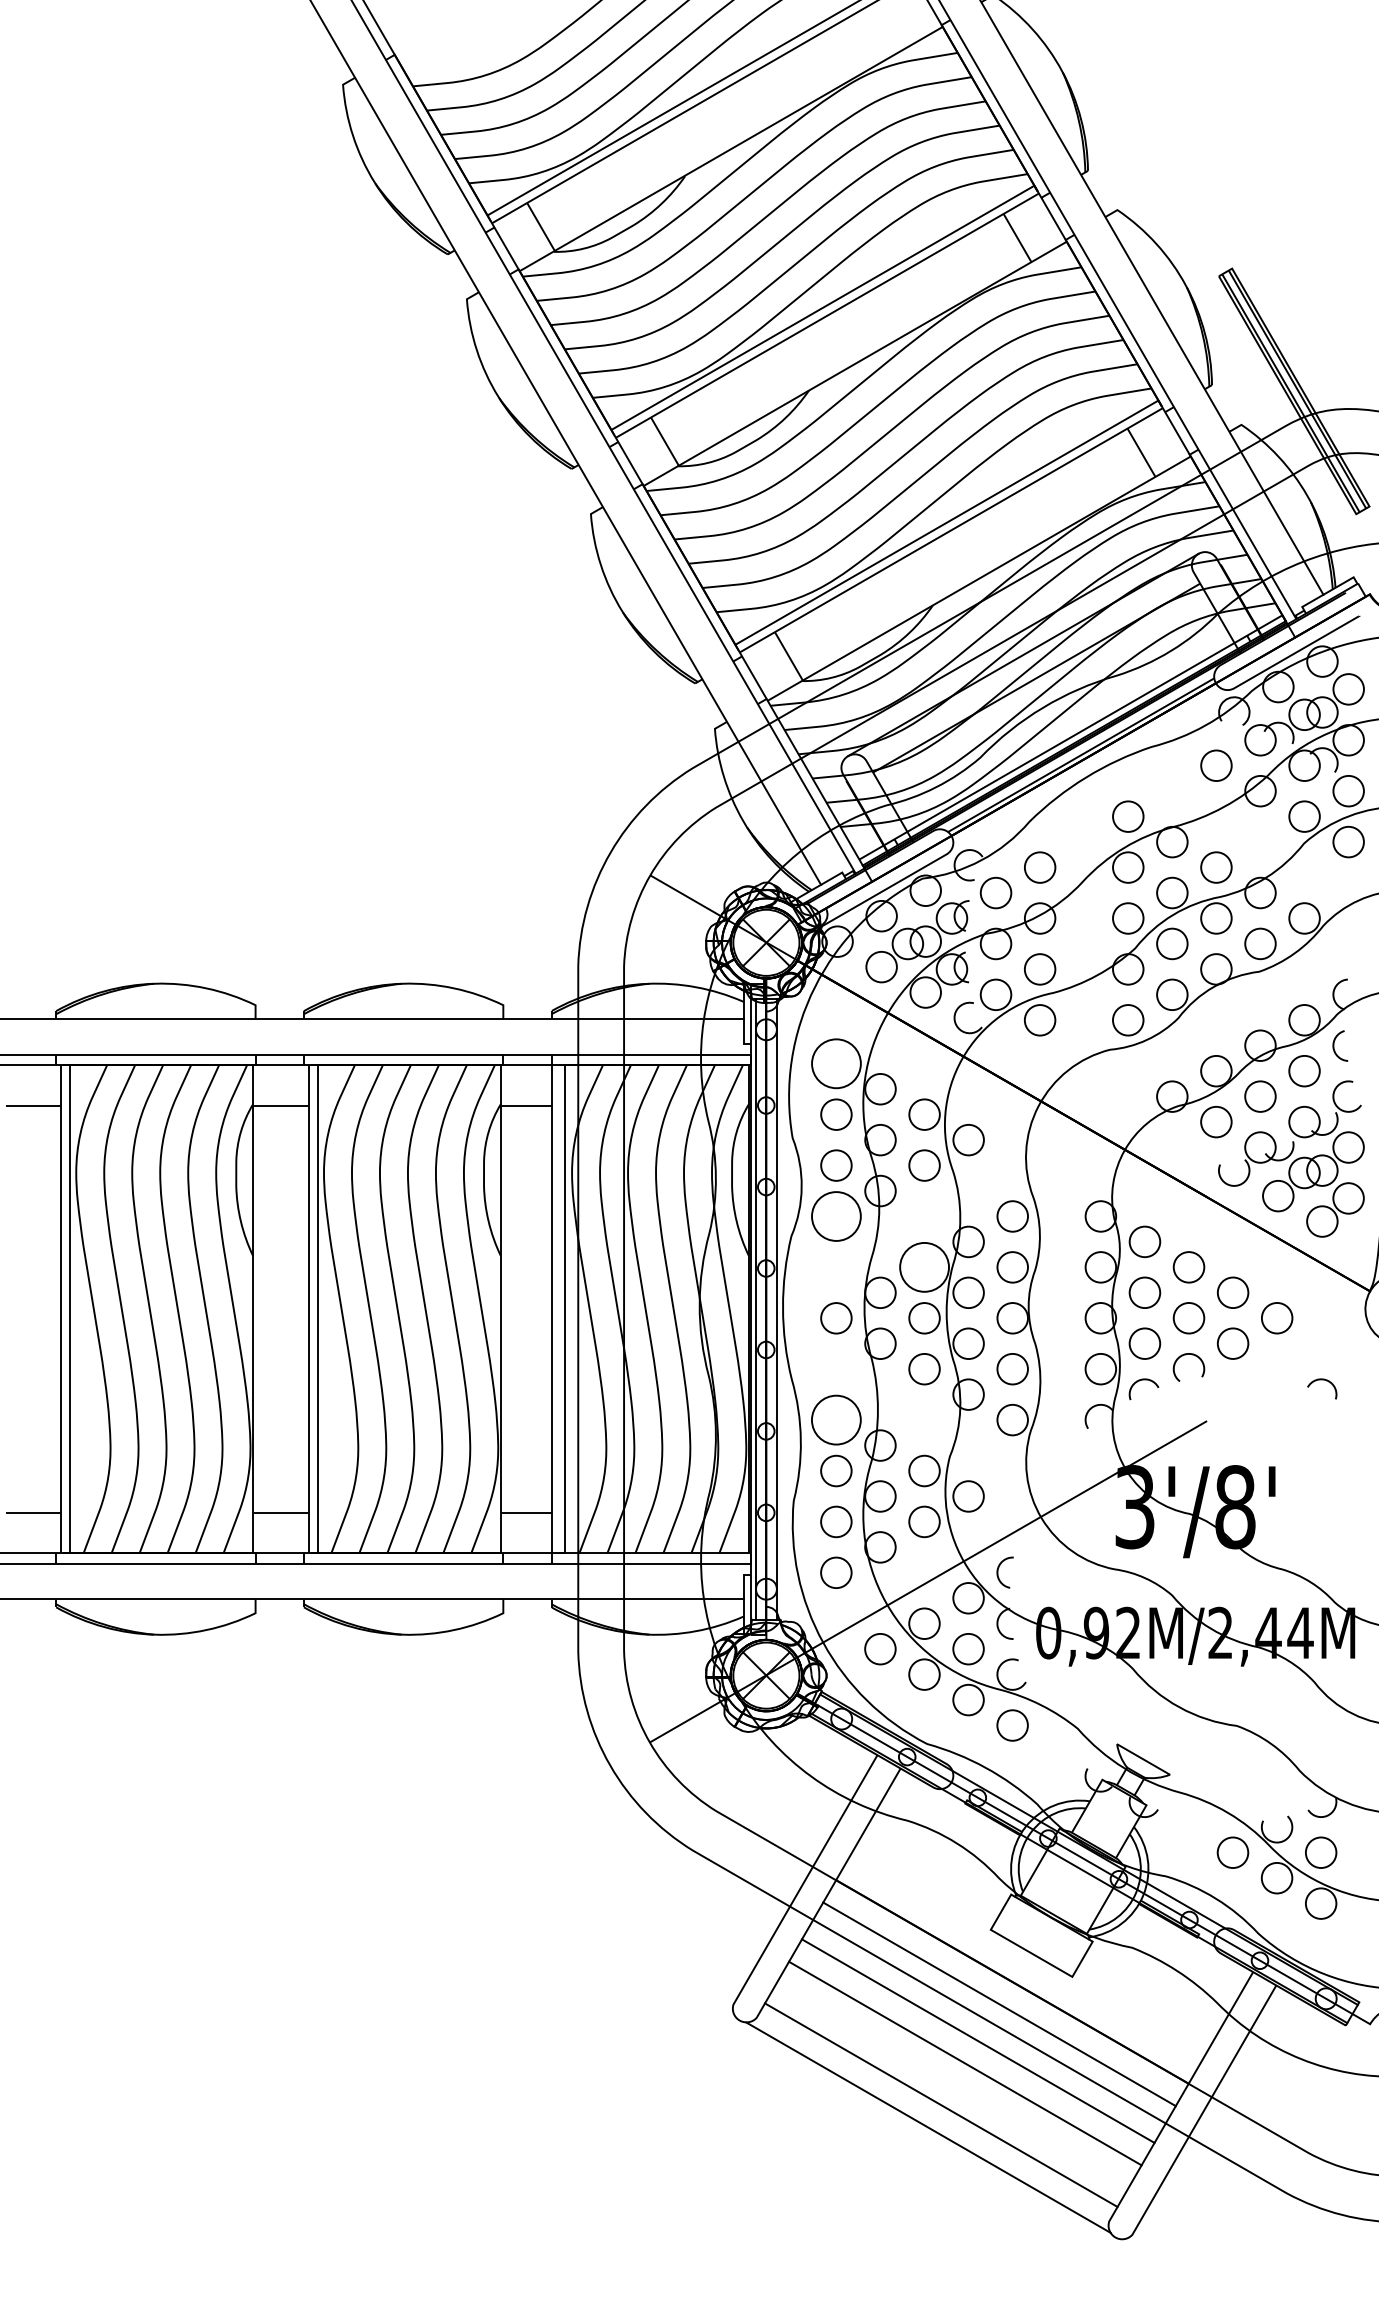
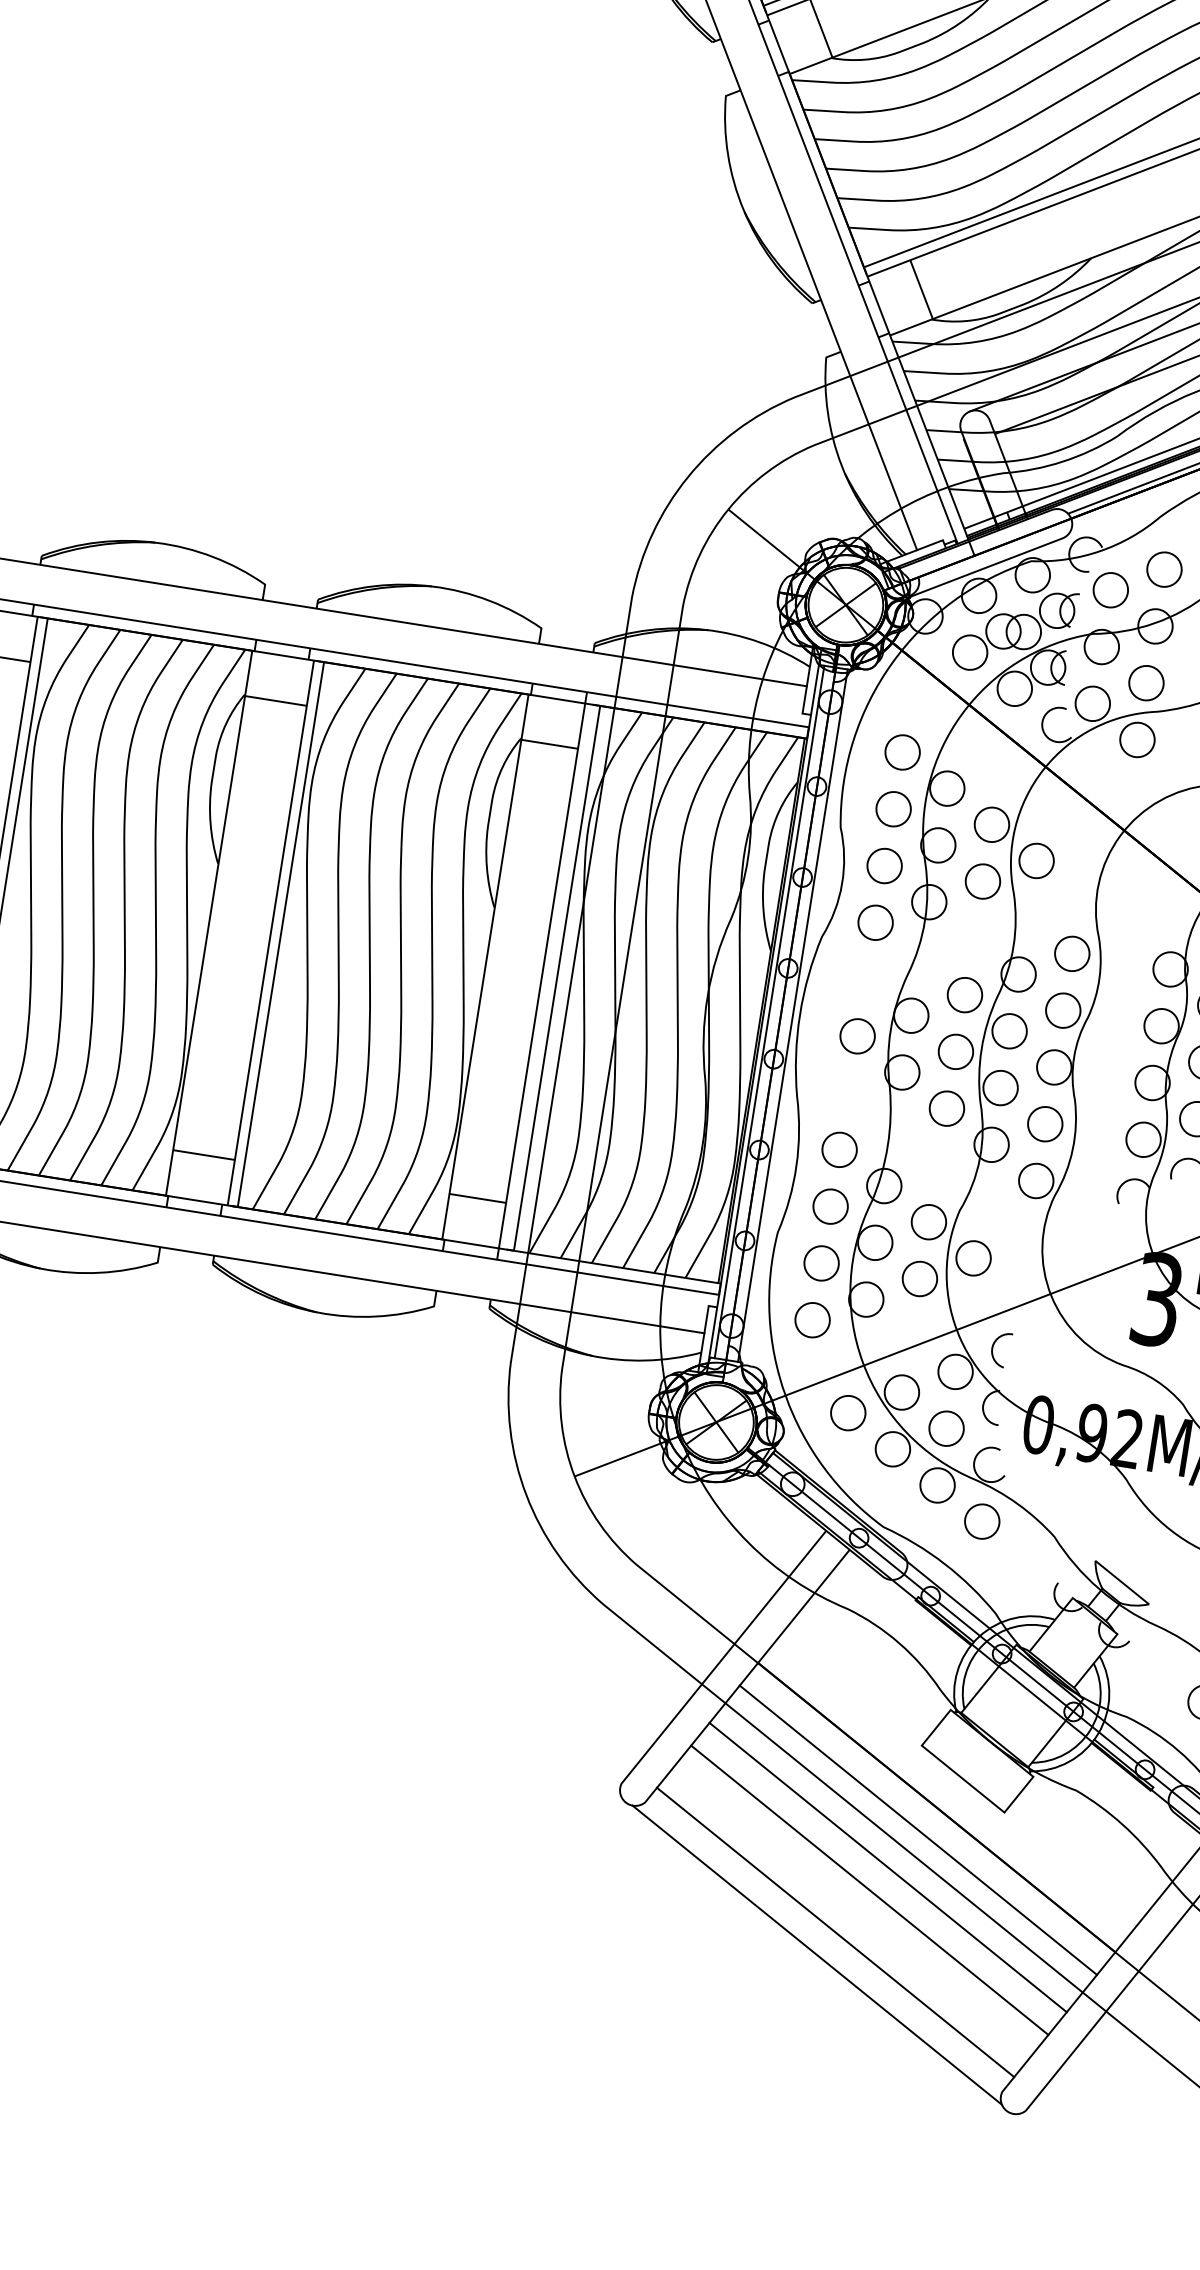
circle: (836, 1063) -> (902, 752), size x0.62
circle: (836, 1216) -> (875, 922), size x0.62
circle: (924, 1267) -> (964, 995), size x0.62
circle: (836, 1419) -> (839, 1149), size x0.62

